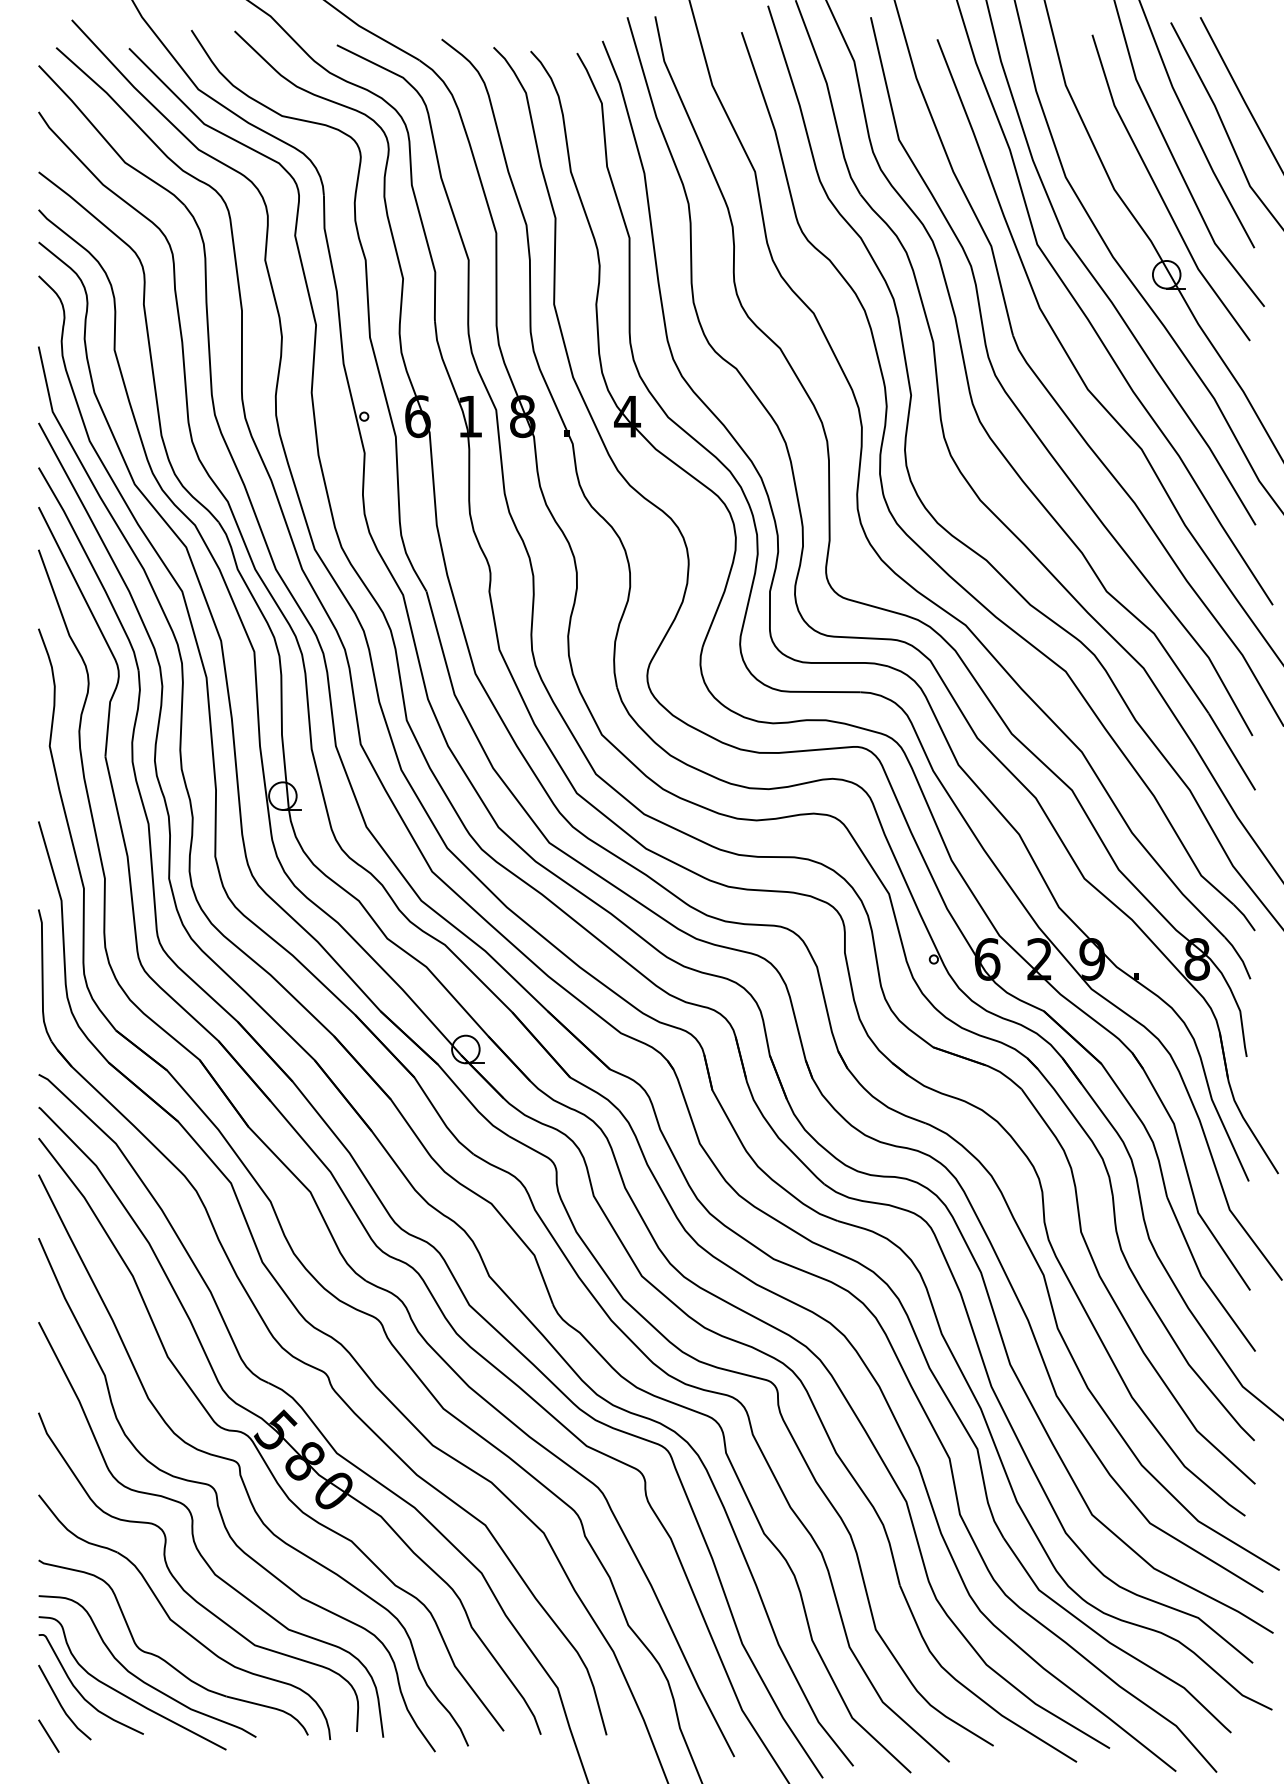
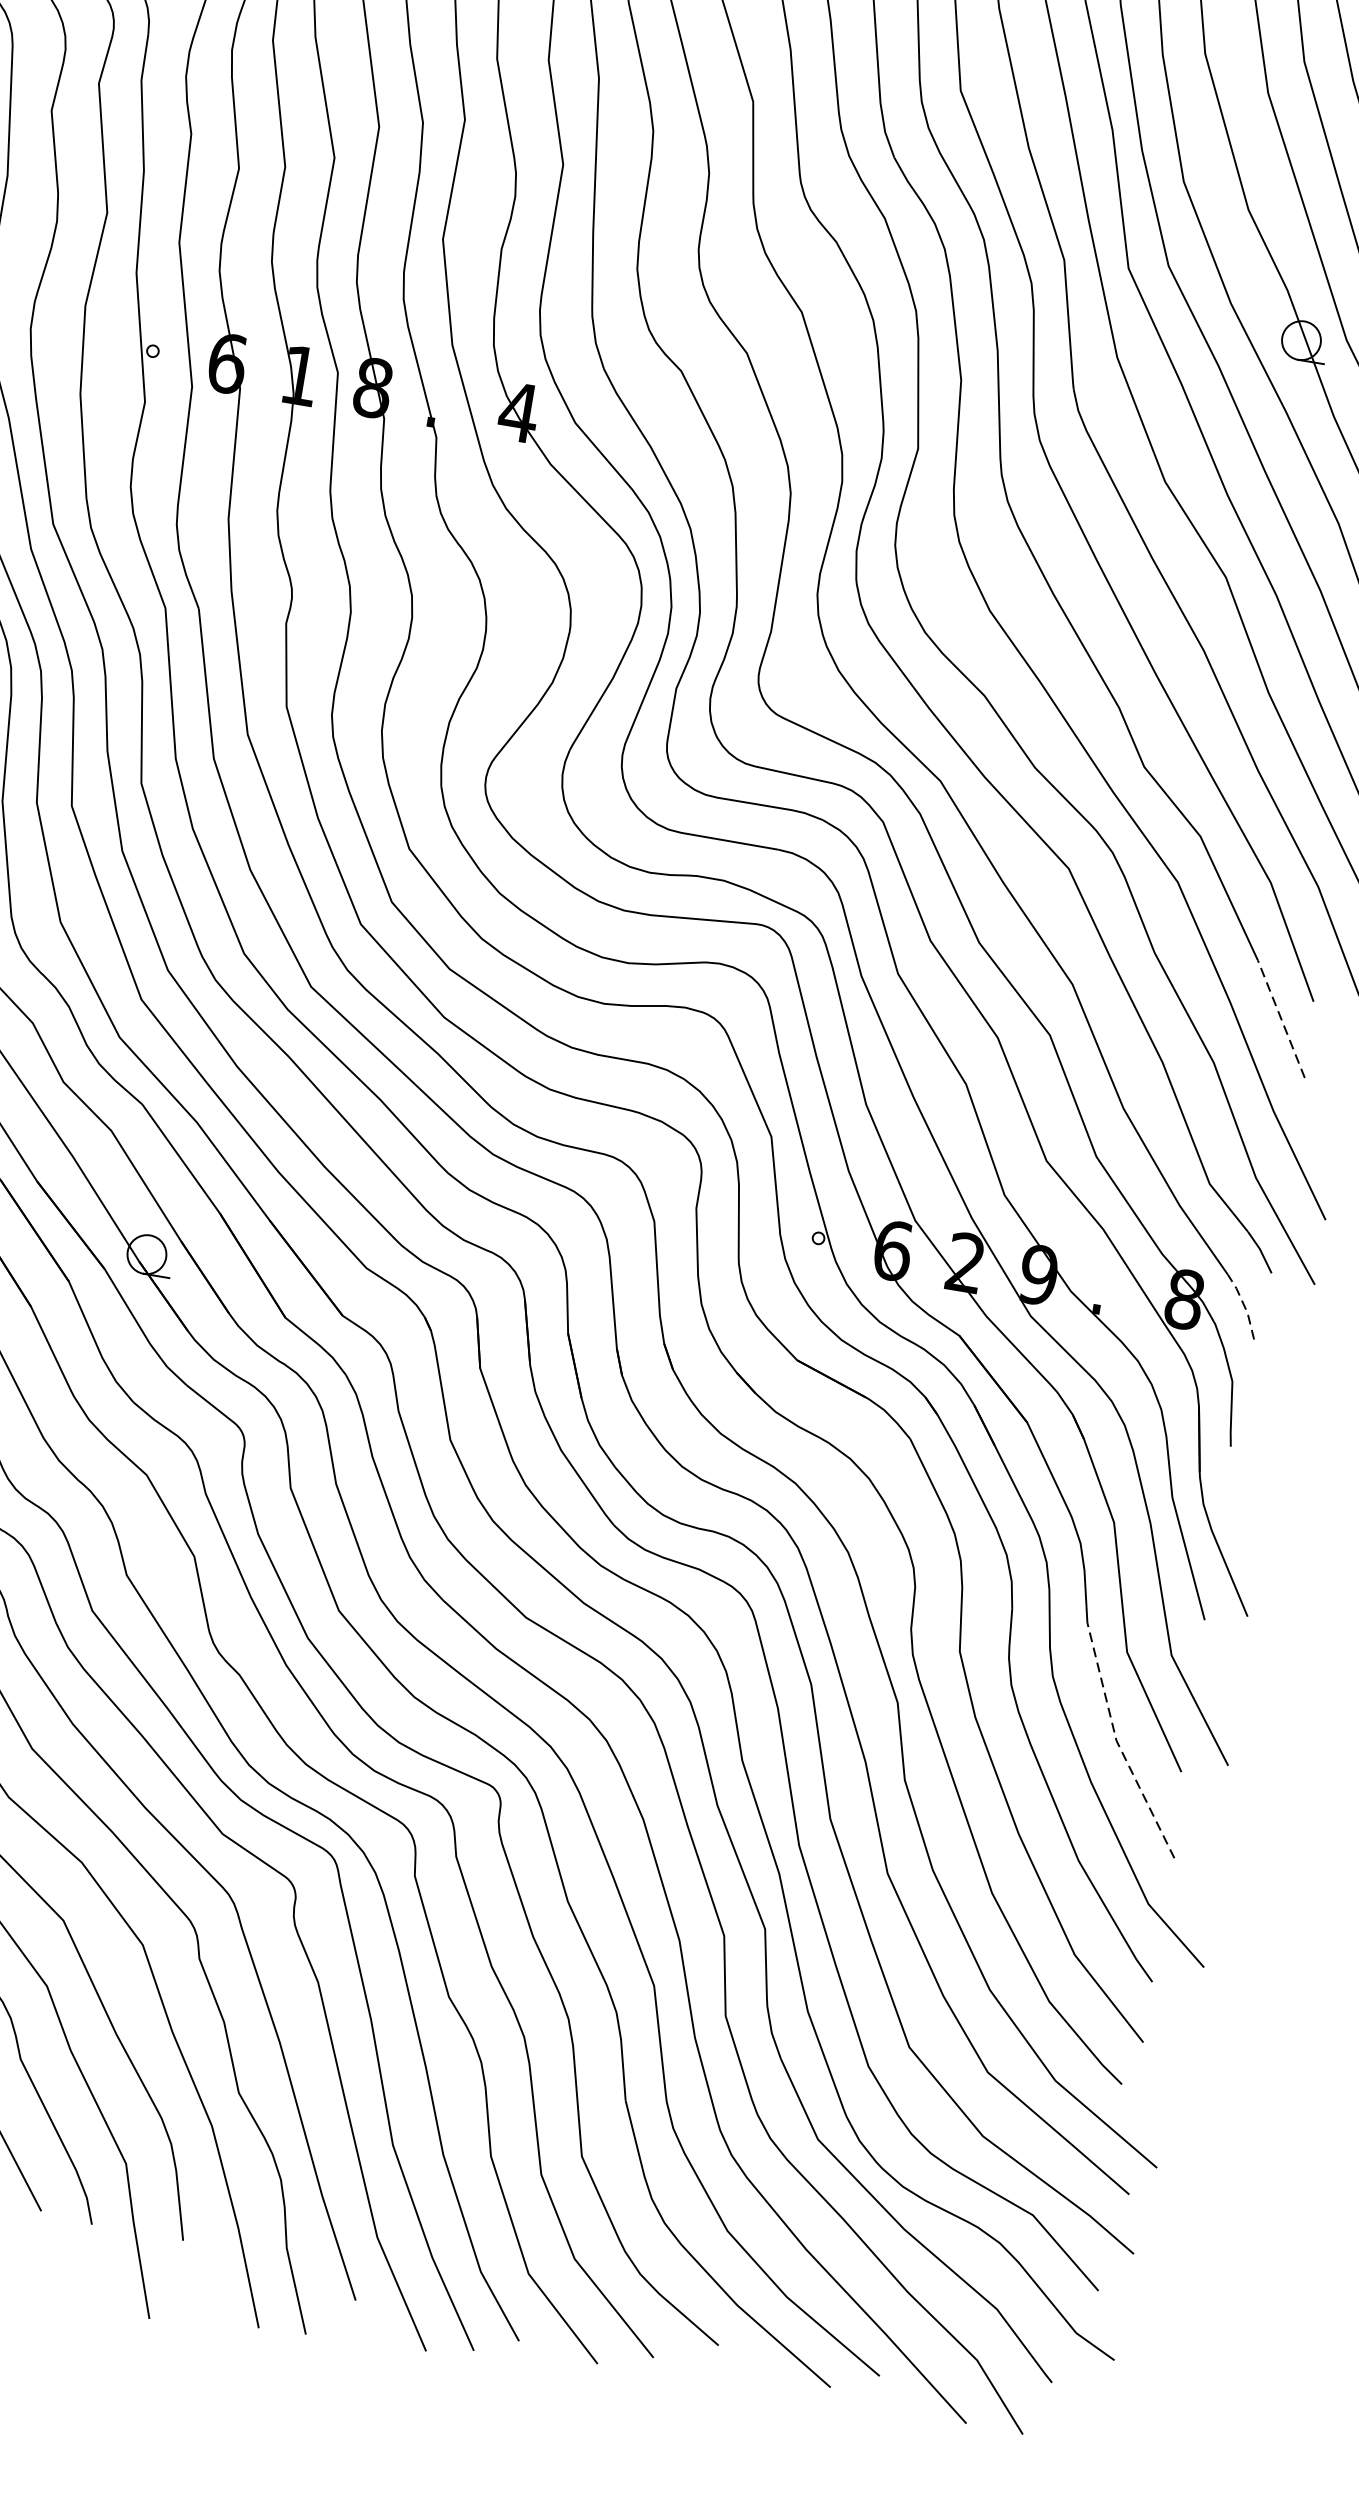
line: (1232, 751) -> (1282, 1018), solid -> dashed
line: (1239, 956) -> (1244, 1305), solid -> dashed
line: (1202, 1277) -> (1117, 1742), solid -> dashed

